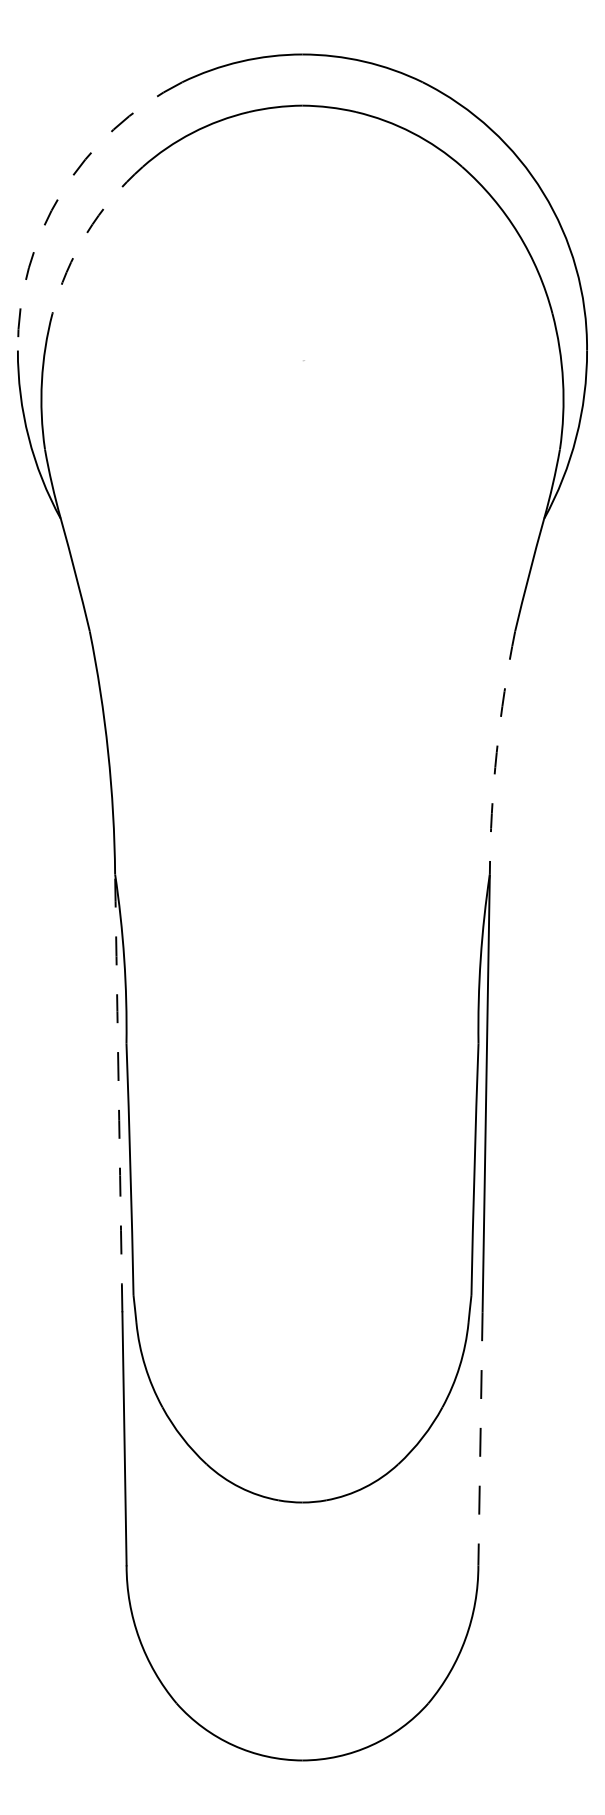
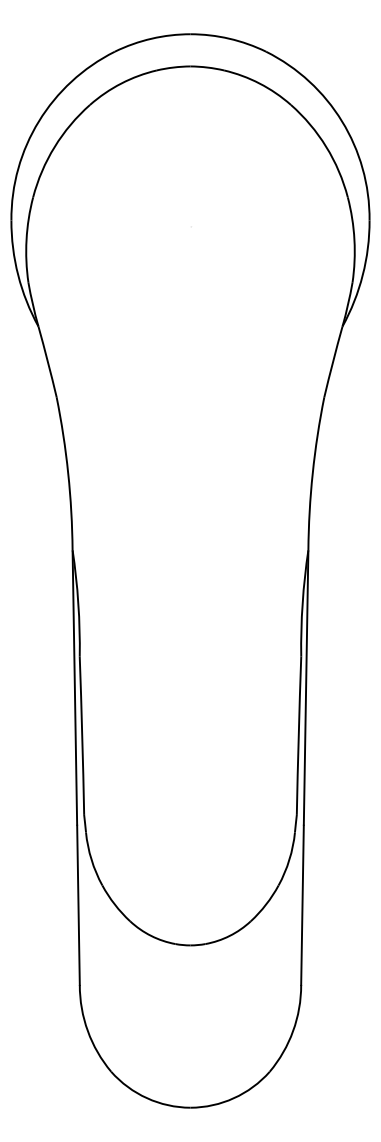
arc: (60, 193) -> (38, 121), dashed -> solid
arc: (86, 232) -> (54, 146), dashed -> solid
arc: (496, 752) -> (312, 473), dashed -> solid
arc: (118, 1092) -> (74, 687), dashed -> solid
line: (480, 1439) -> (302, 905), dashed -> solid

